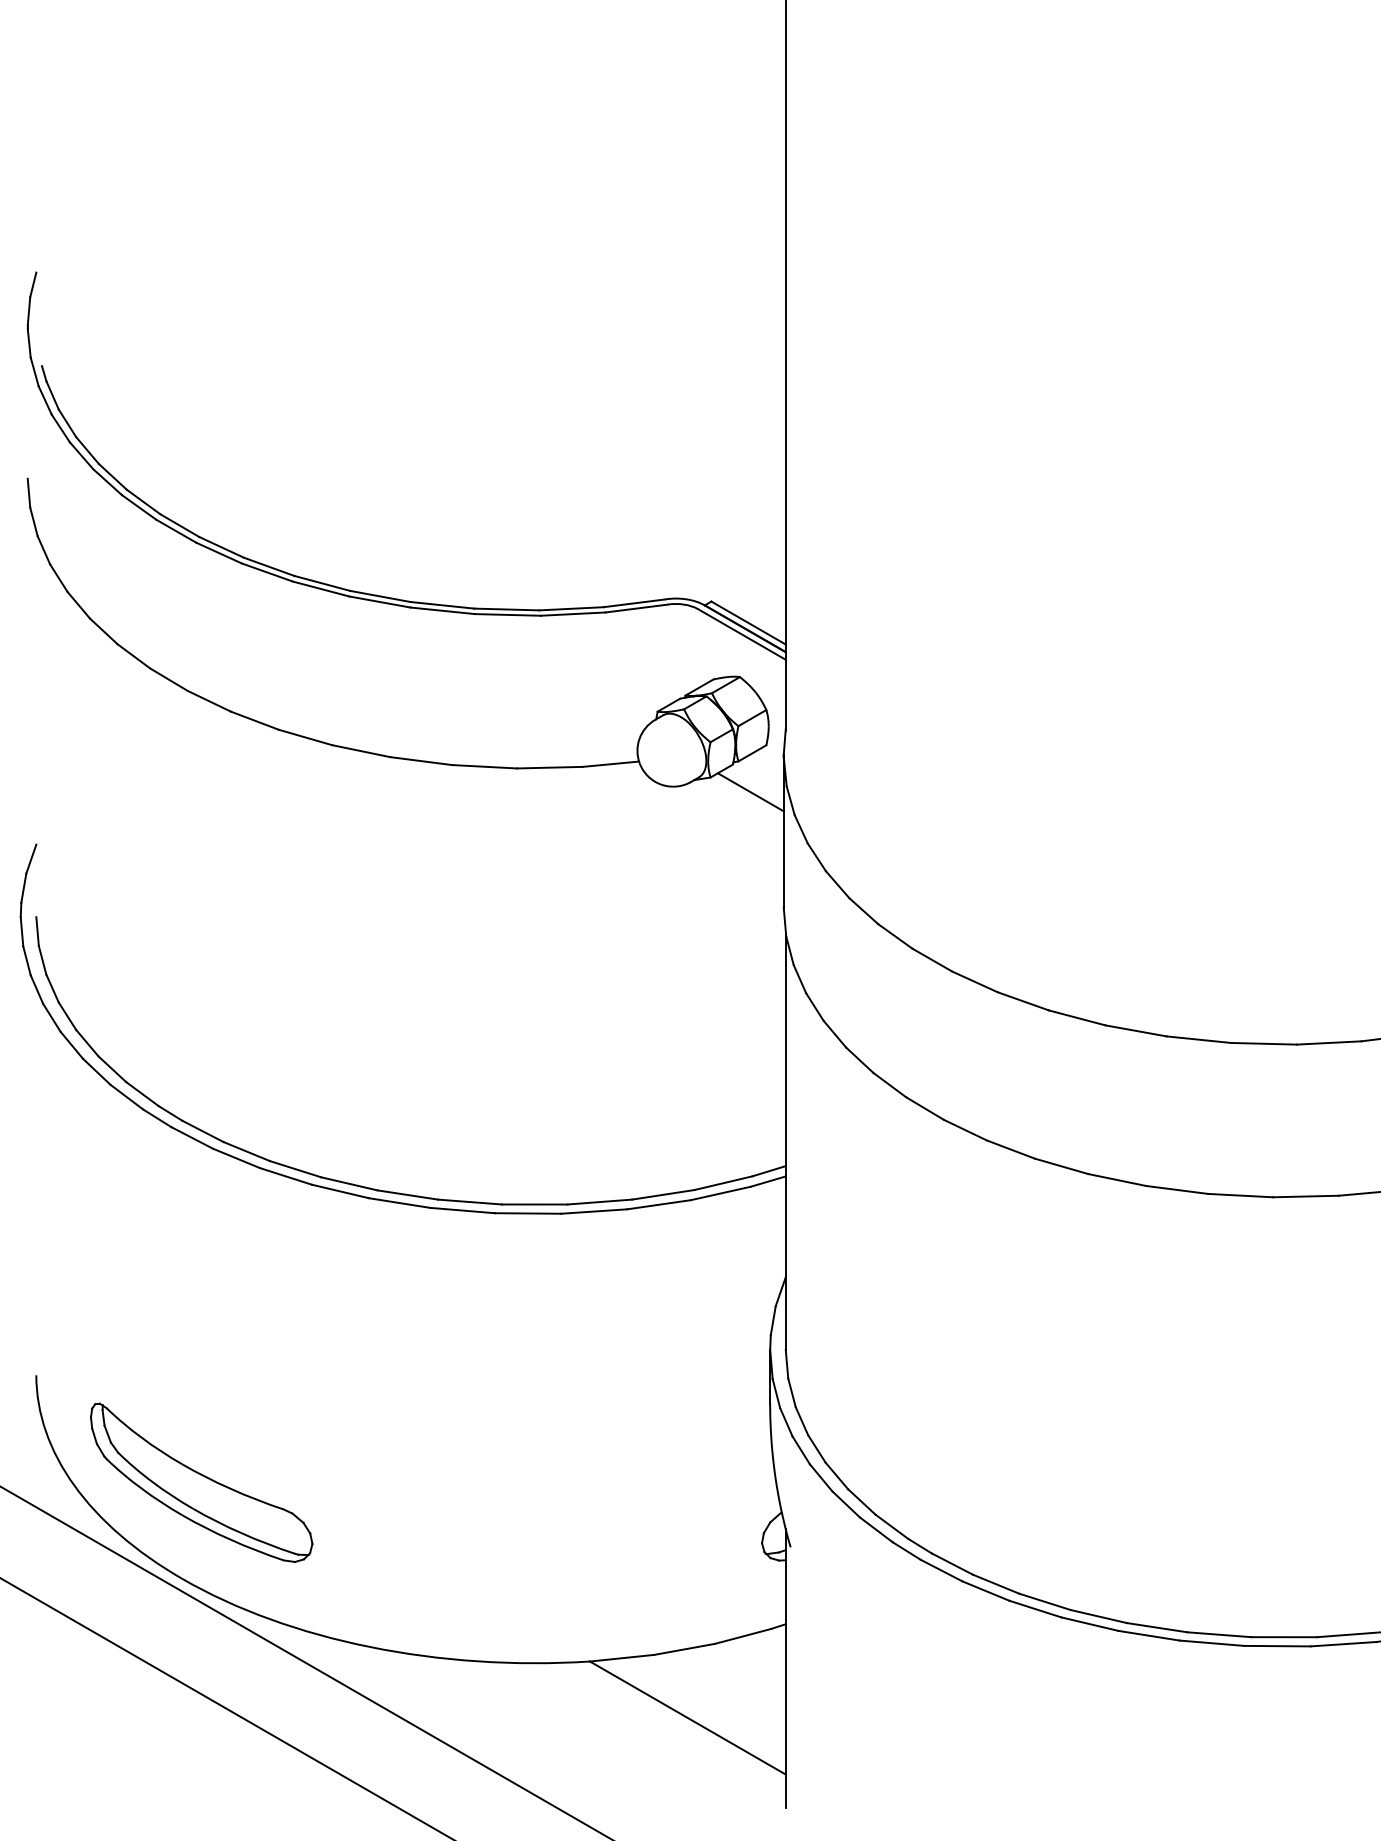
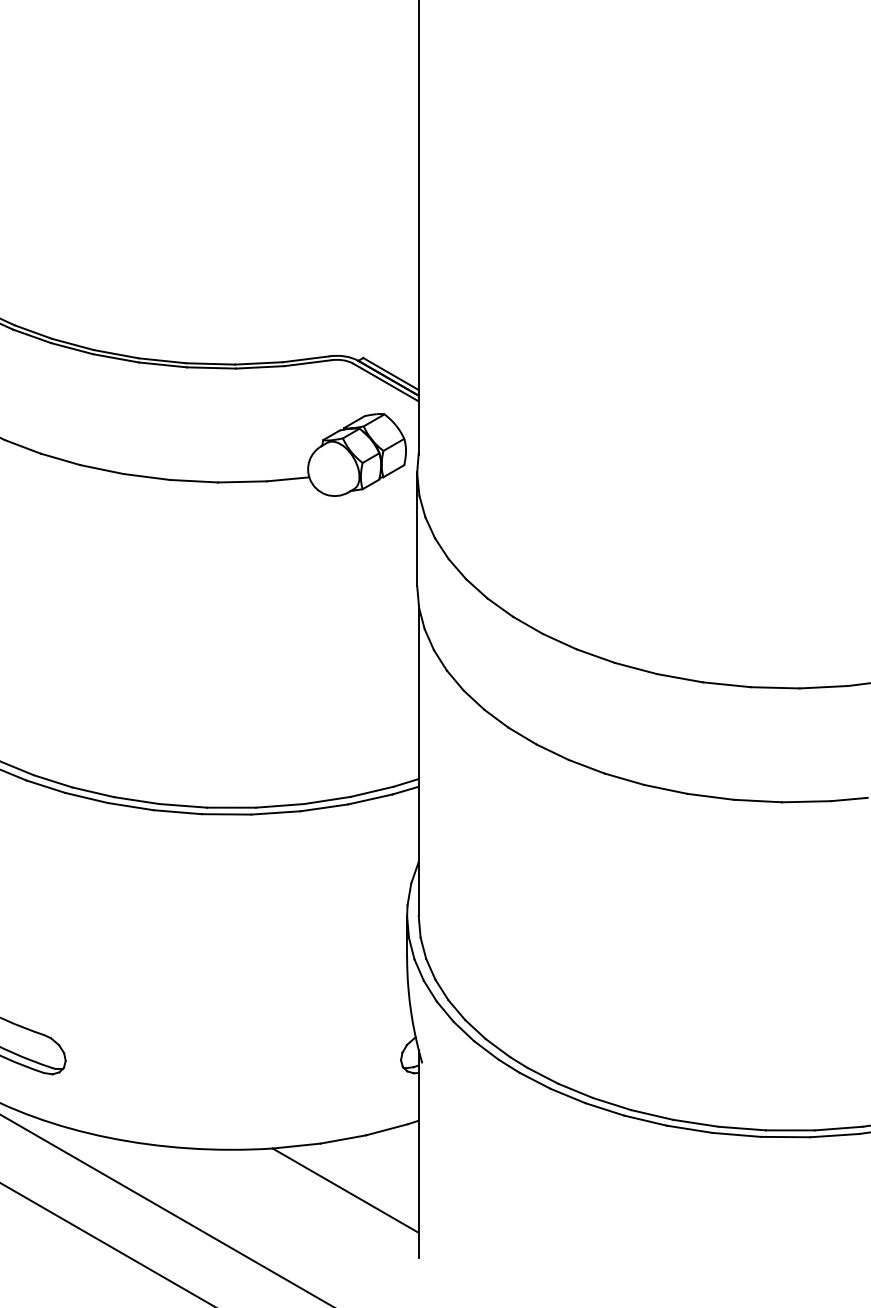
line: (750, 792) -> (392, 500), removed

